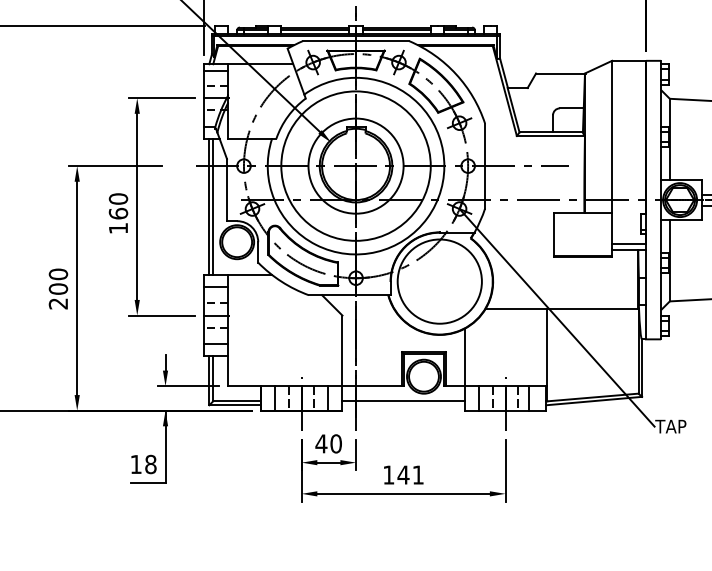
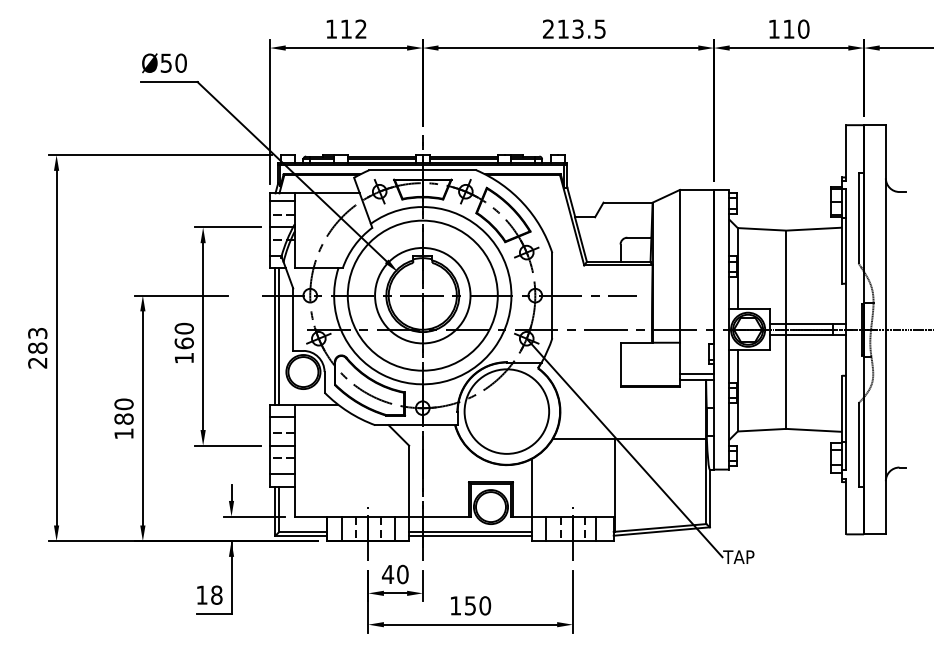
text: (57, 296) -> (123, 426), 200 -> 180
line: (403, 405) -> (470, 535), added
text: (410, 474) -> (477, 605), 141 -> 150

